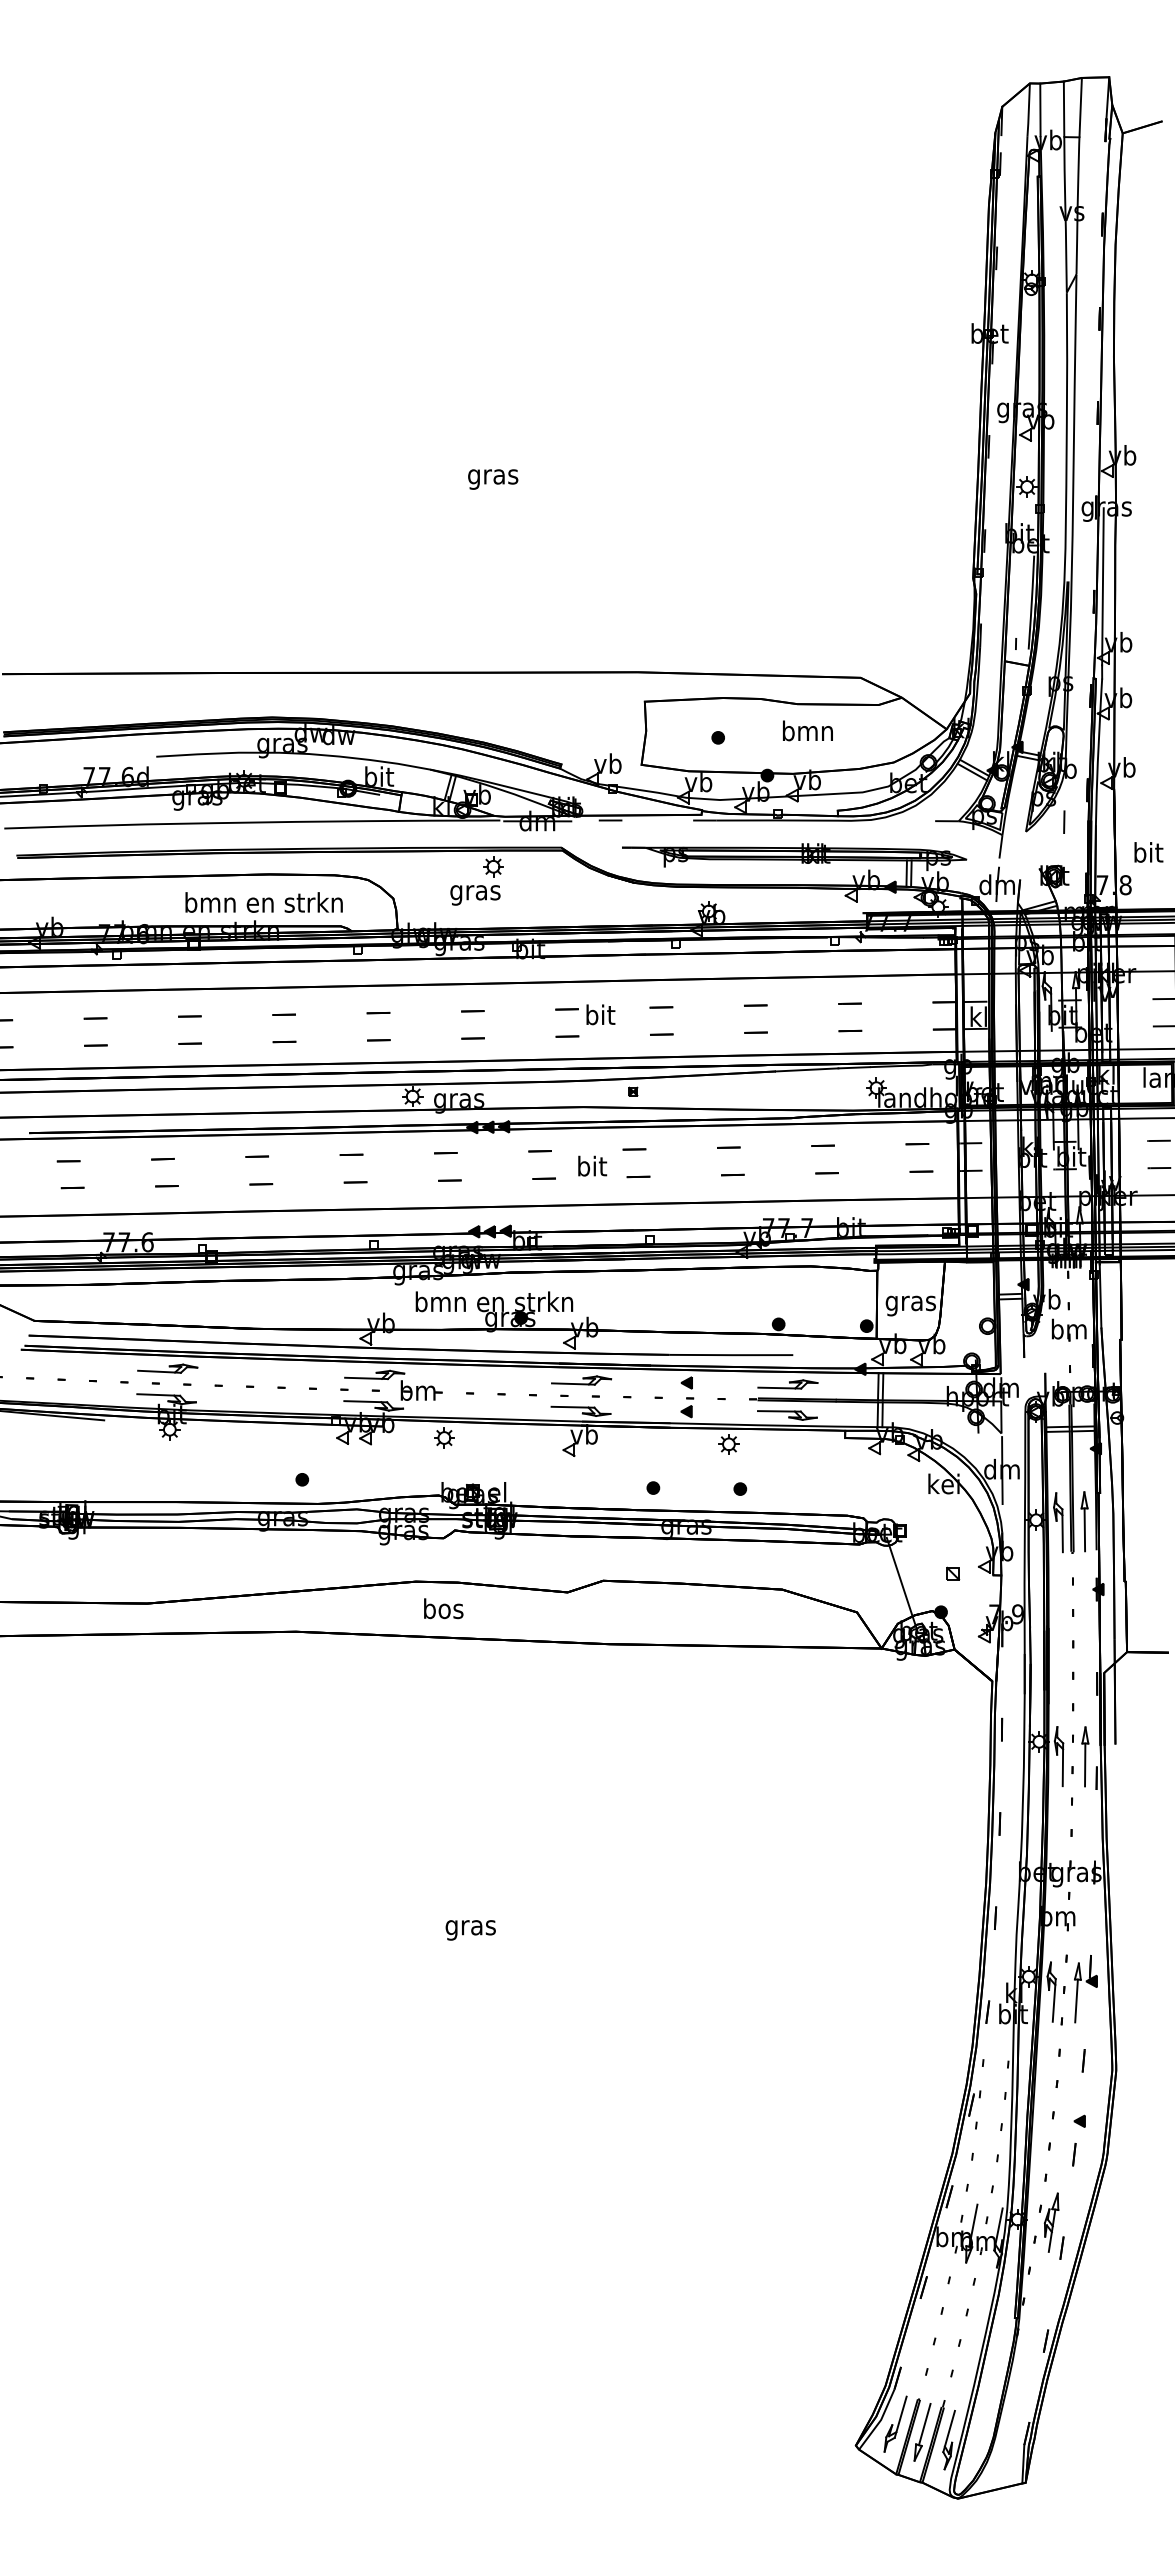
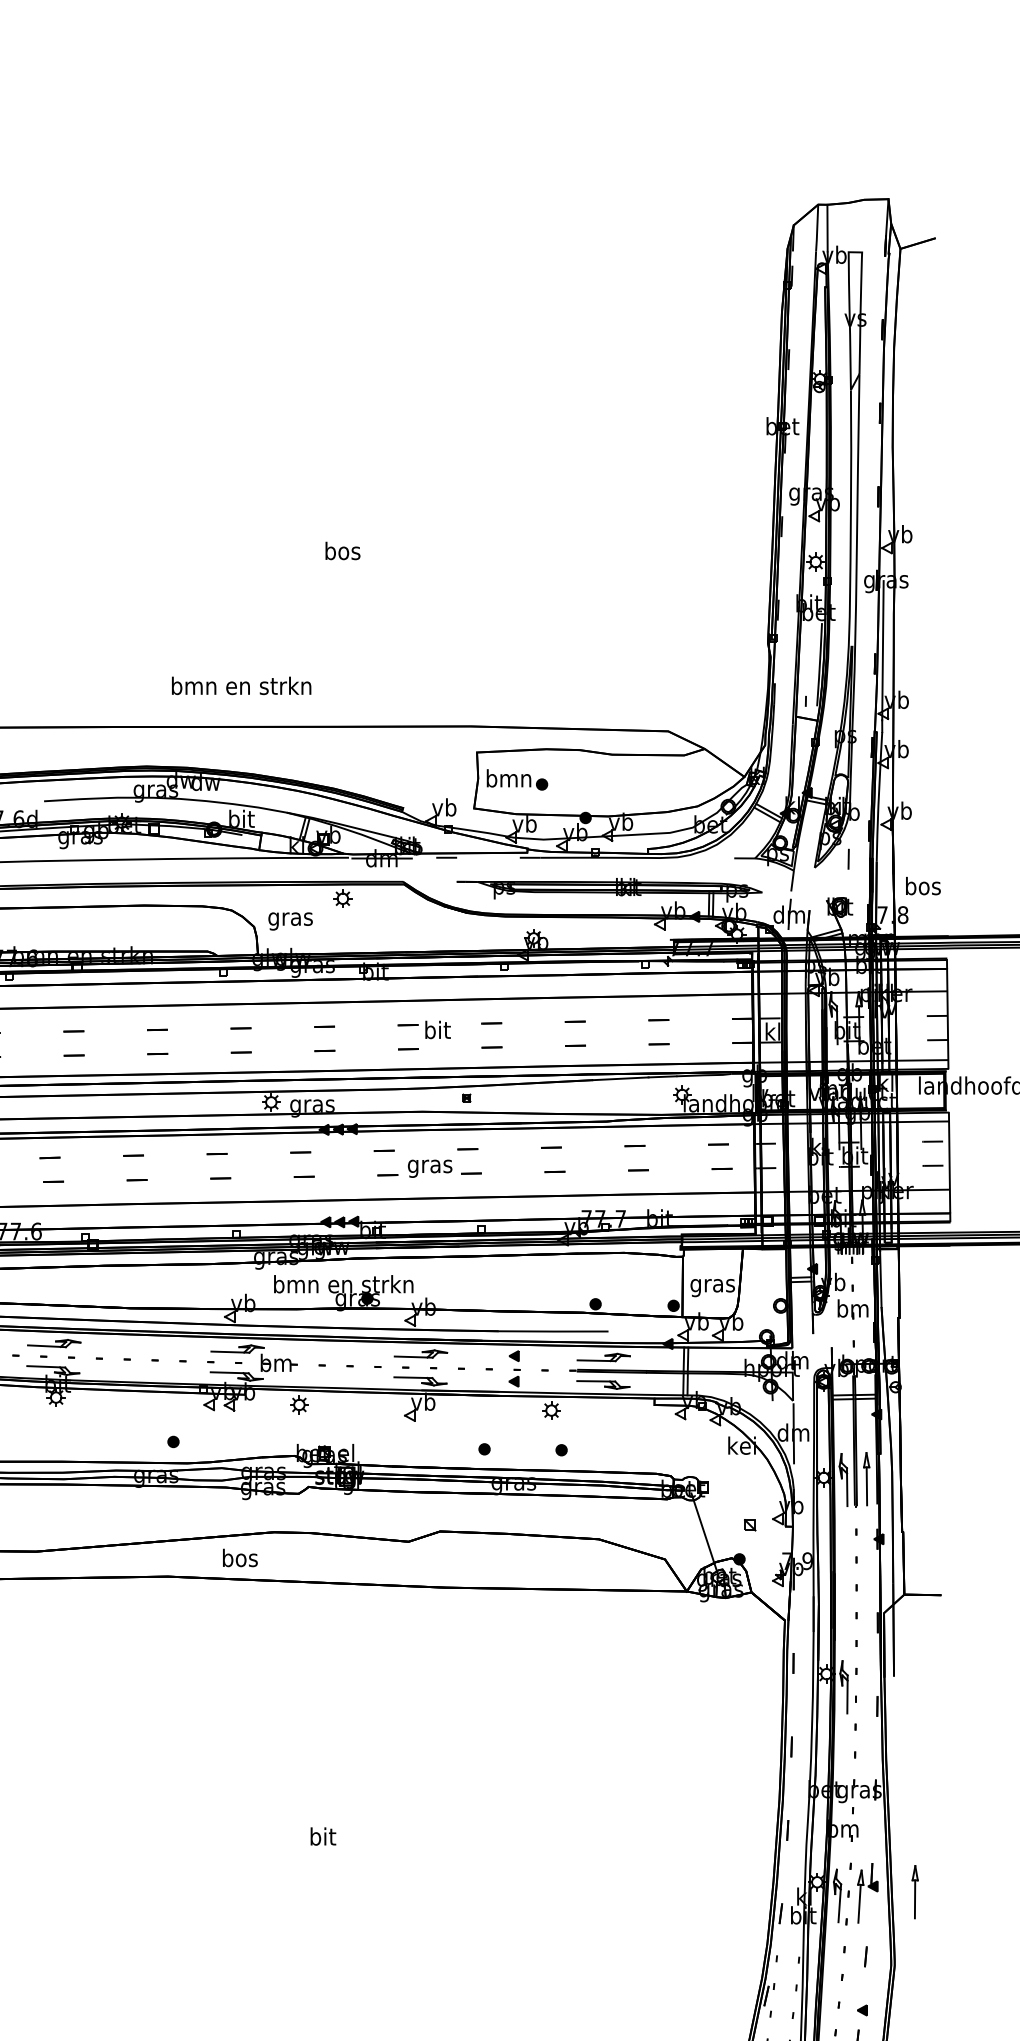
line: (1080, 106) -> (863, 225), removed
line: (1063, 108) -> (847, 226), removed
text: (493, 476) -> (342, 552), gras -> bos
text: (807, 730) -> (508, 778), moved
text: (1148, 852) -> (923, 886), bit -> bos
text: (475, 895) -> (290, 921), moved
text: (263, 902) -> (241, 685), moved
text: (591, 1168) -> (429, 1166), bit -> gras
text: (443, 1608) -> (240, 1557), moved
part: (1085, 1756) -> (915, 1891), moved
text: (470, 1927) -> (322, 1838), gras -> bit

